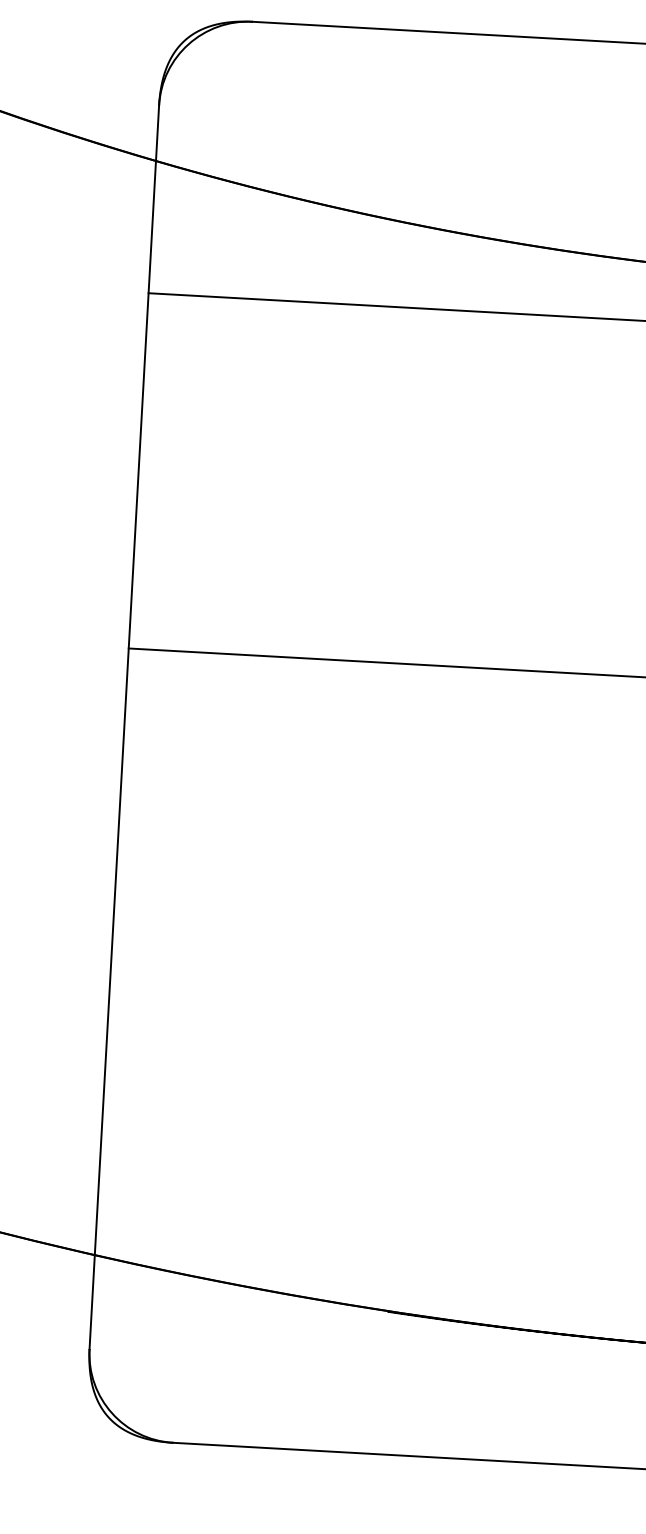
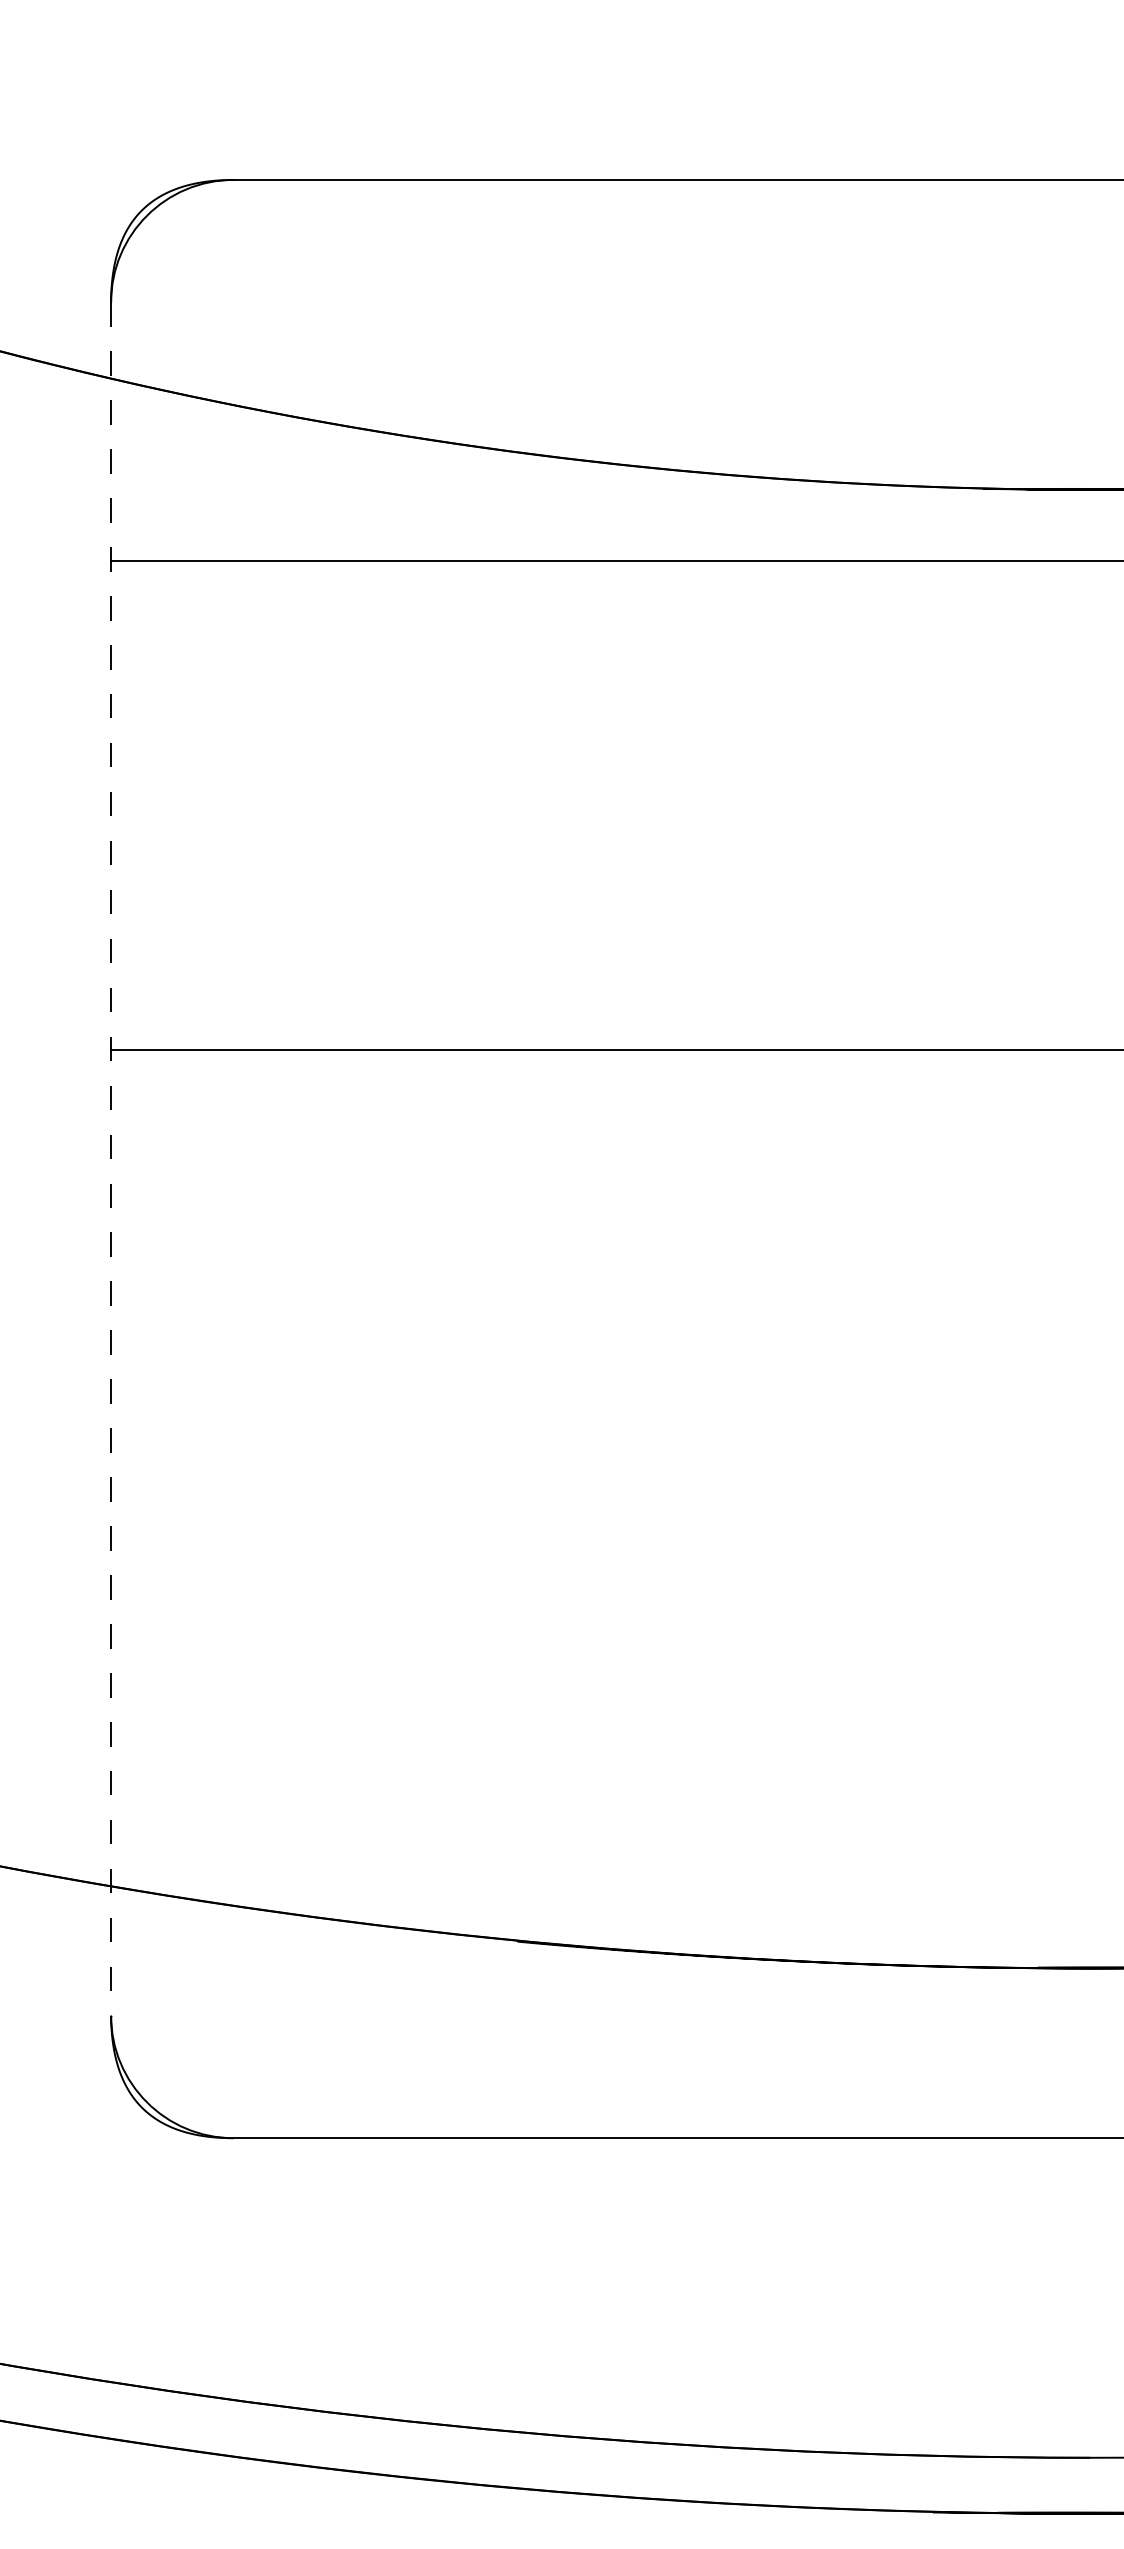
line: (124, 727) -> (111, 1159), solid -> dashed

